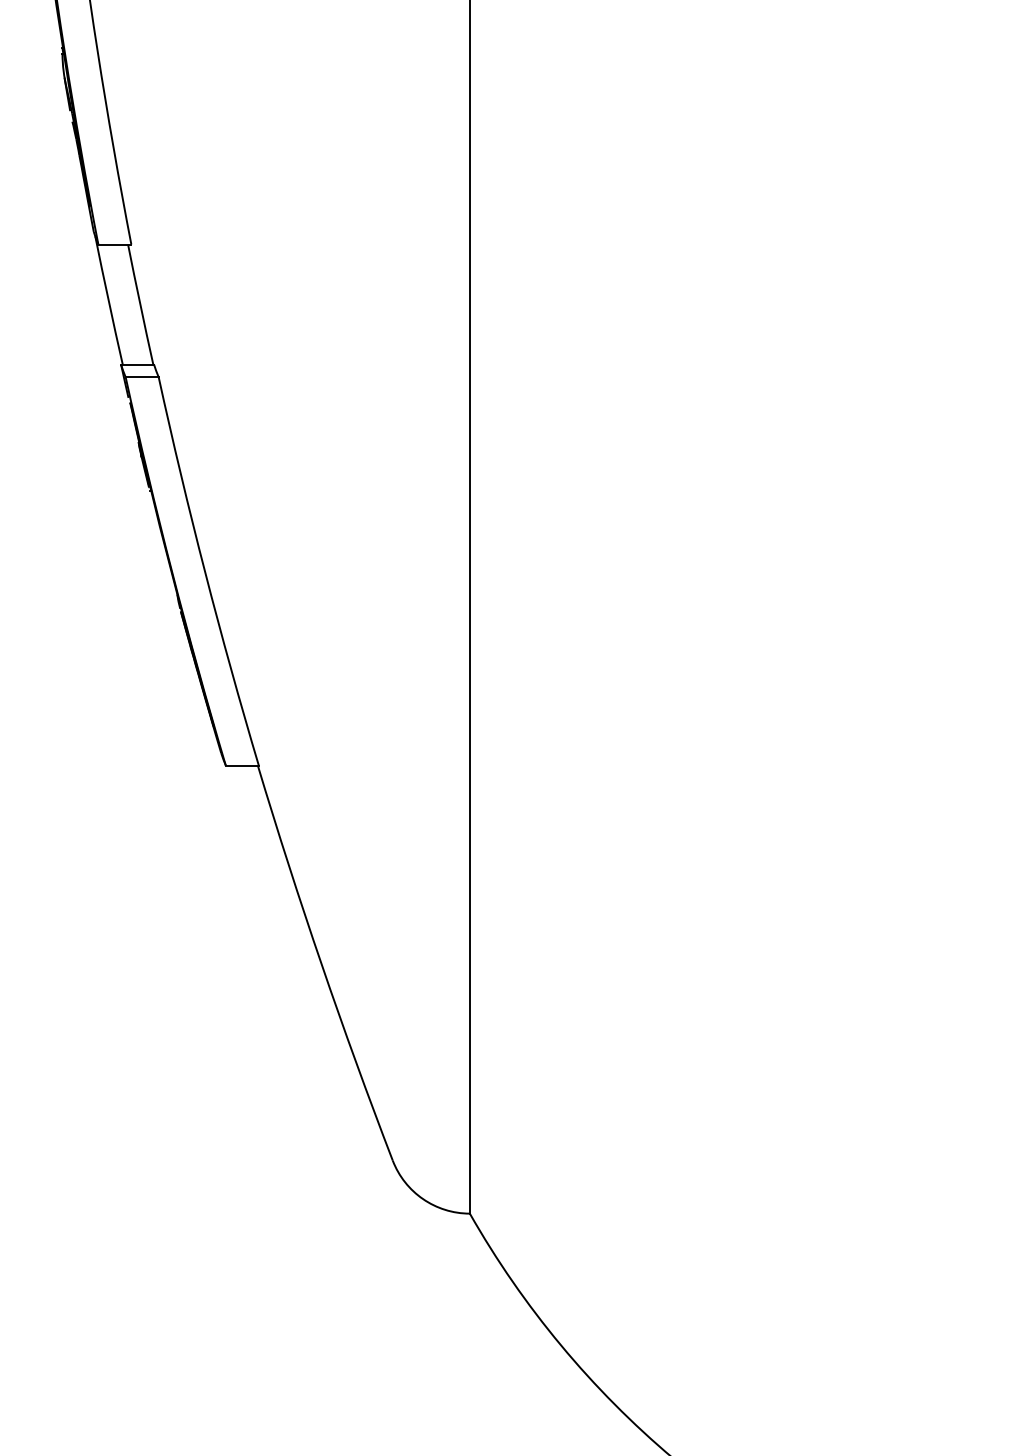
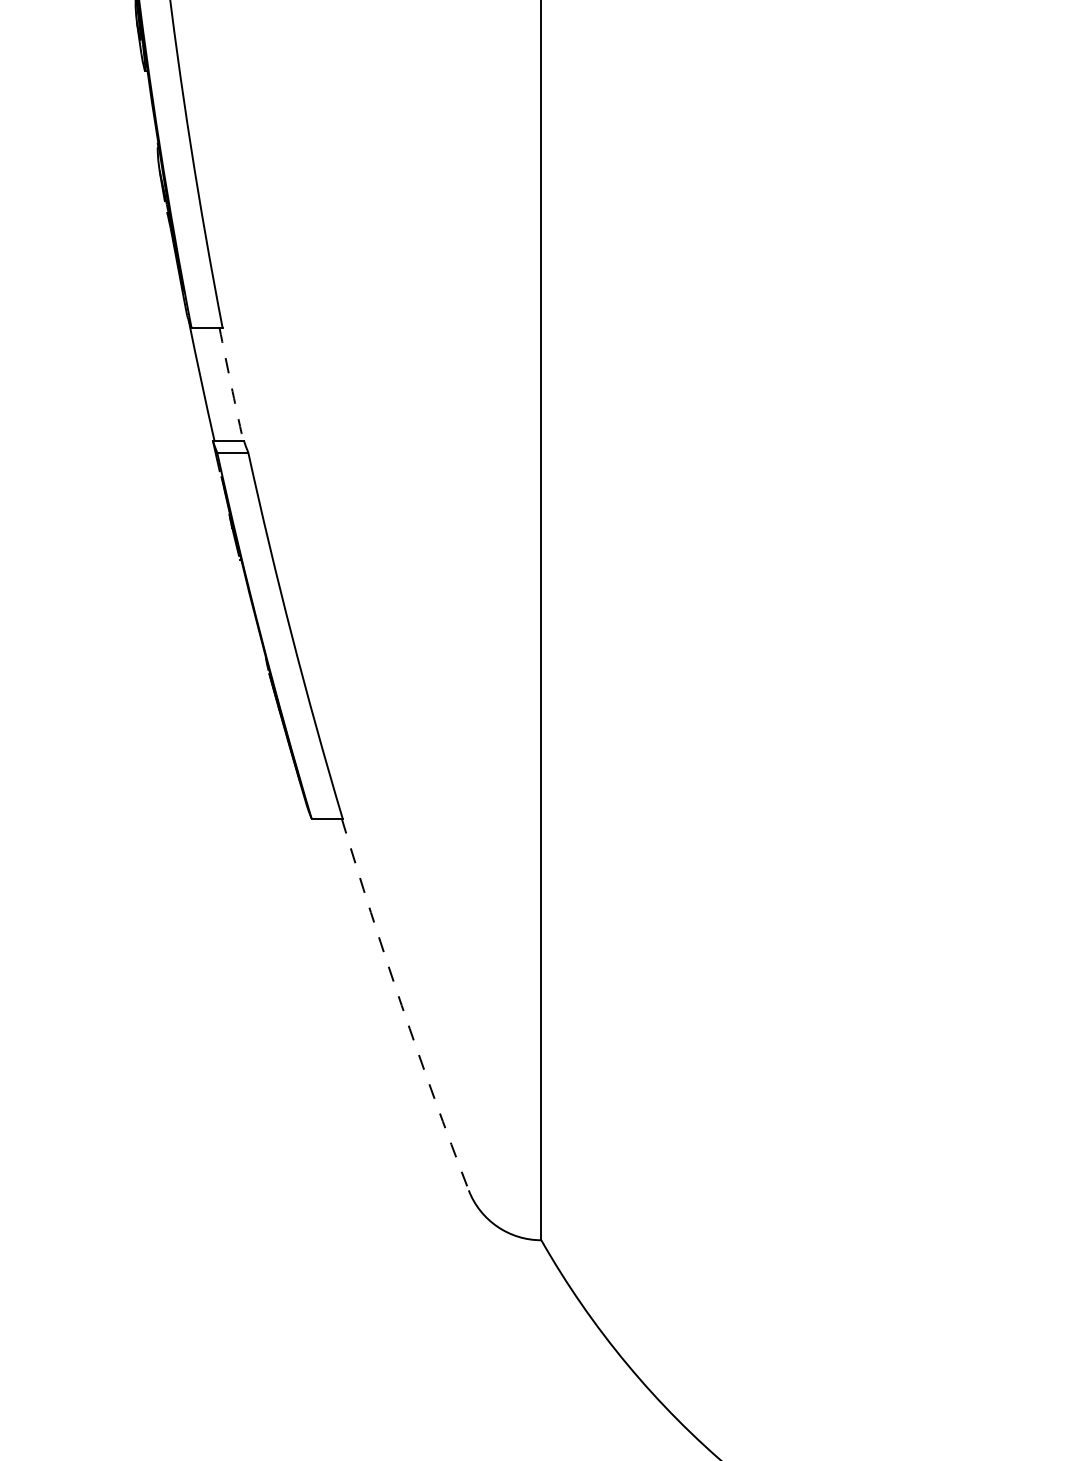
arc: (140, 304) -> (231, 384), solid -> dashed
arc: (321, 964) -> (401, 1005), solid -> dashed

